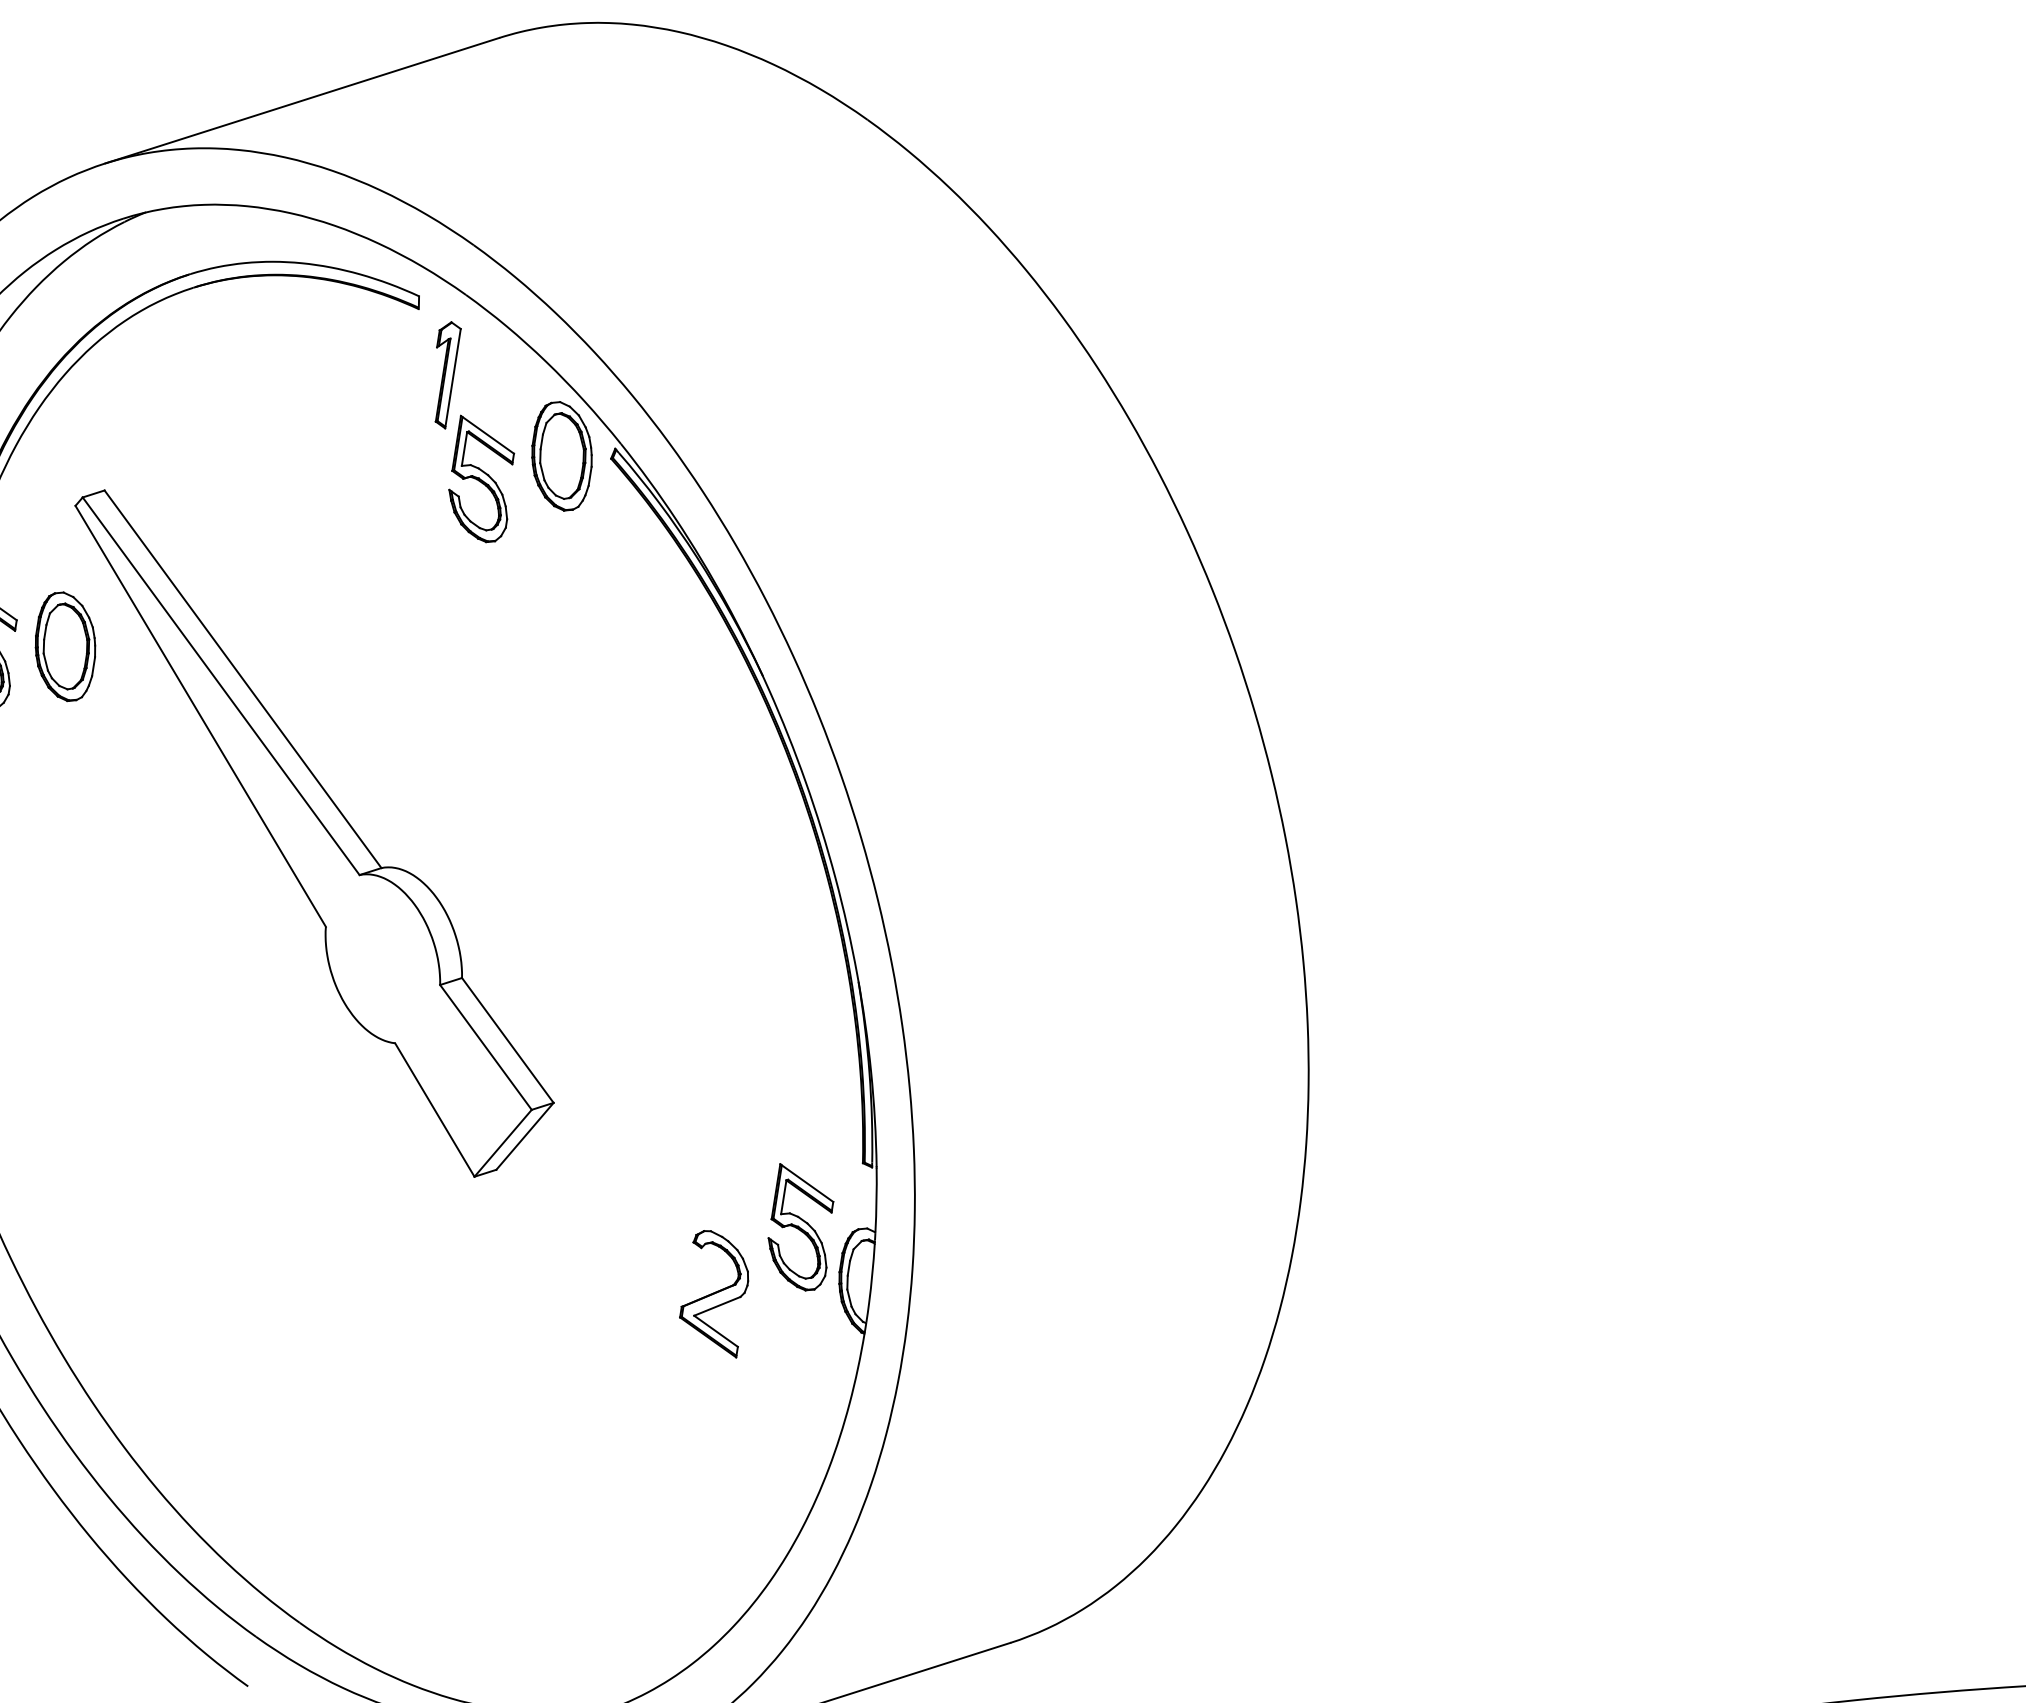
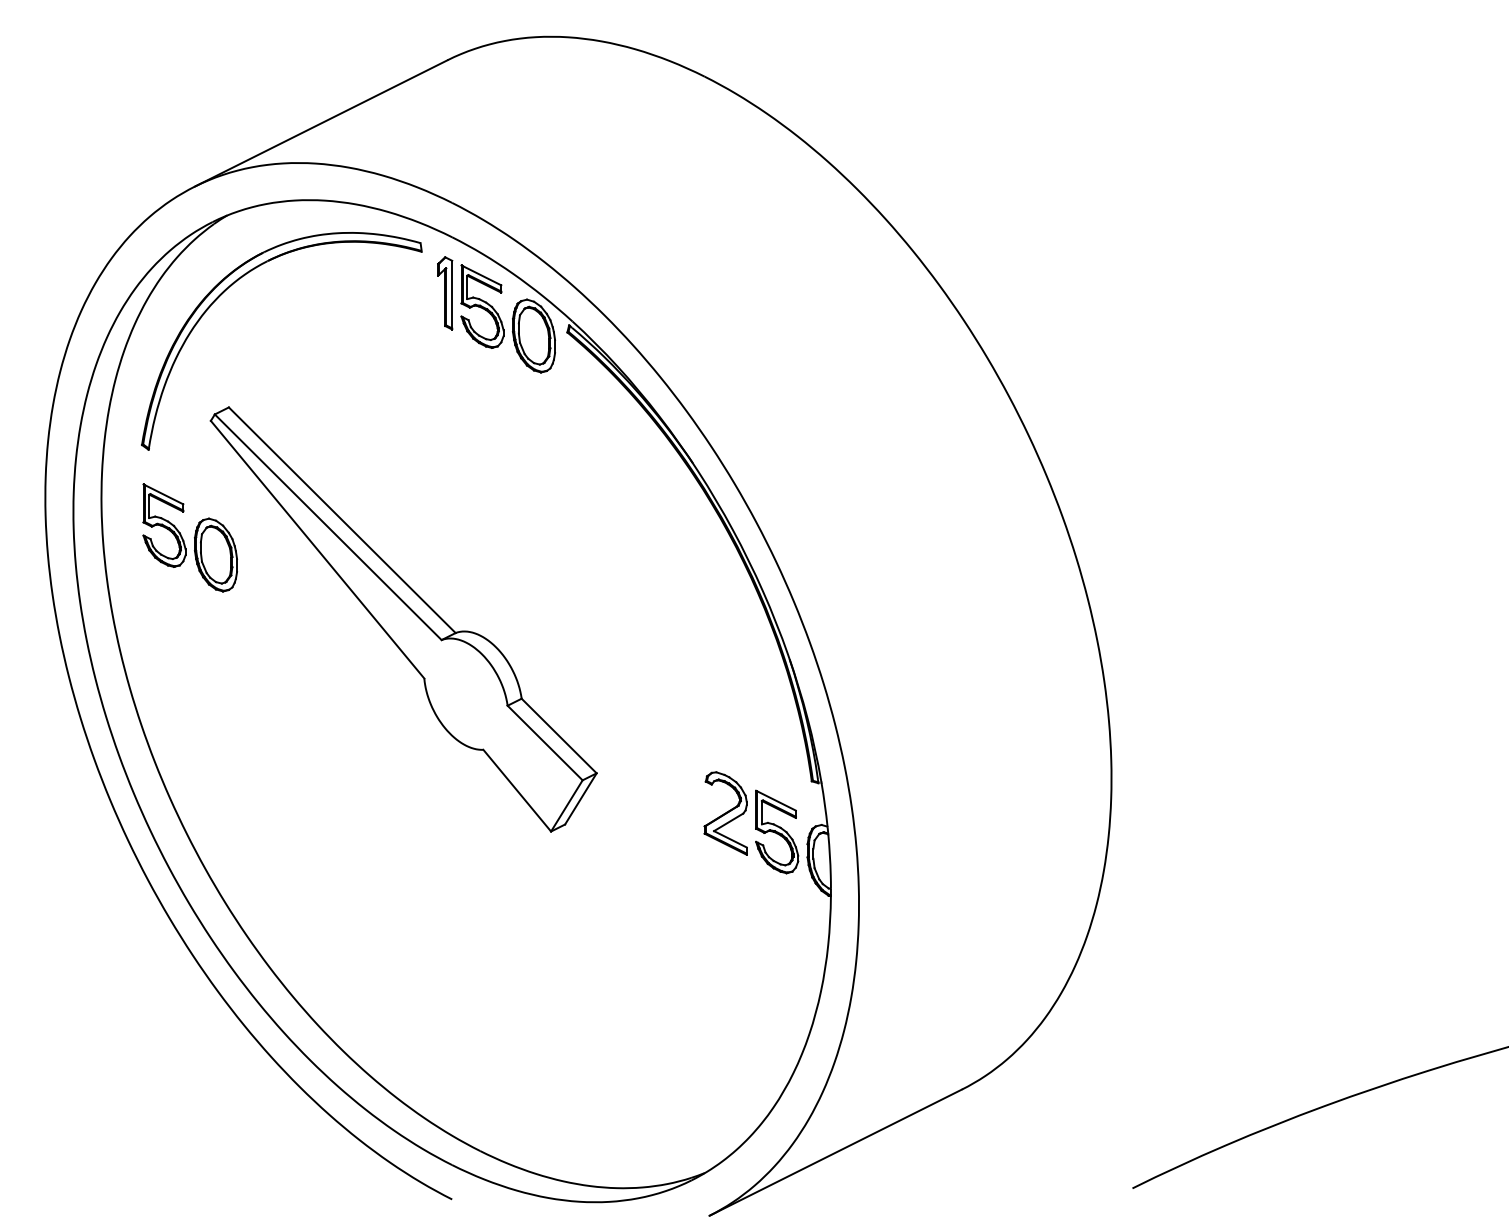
part: (481, 480) -> (482, 306), moved
part: (64, 645) -> (215, 554), moved
part: (714, 1292) -> (725, 813), moved

